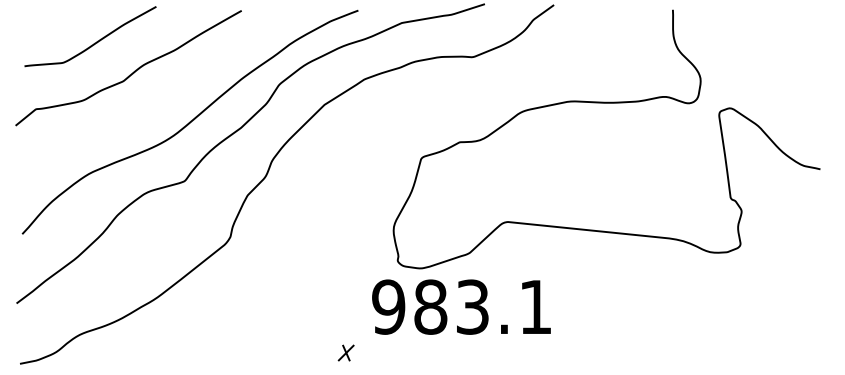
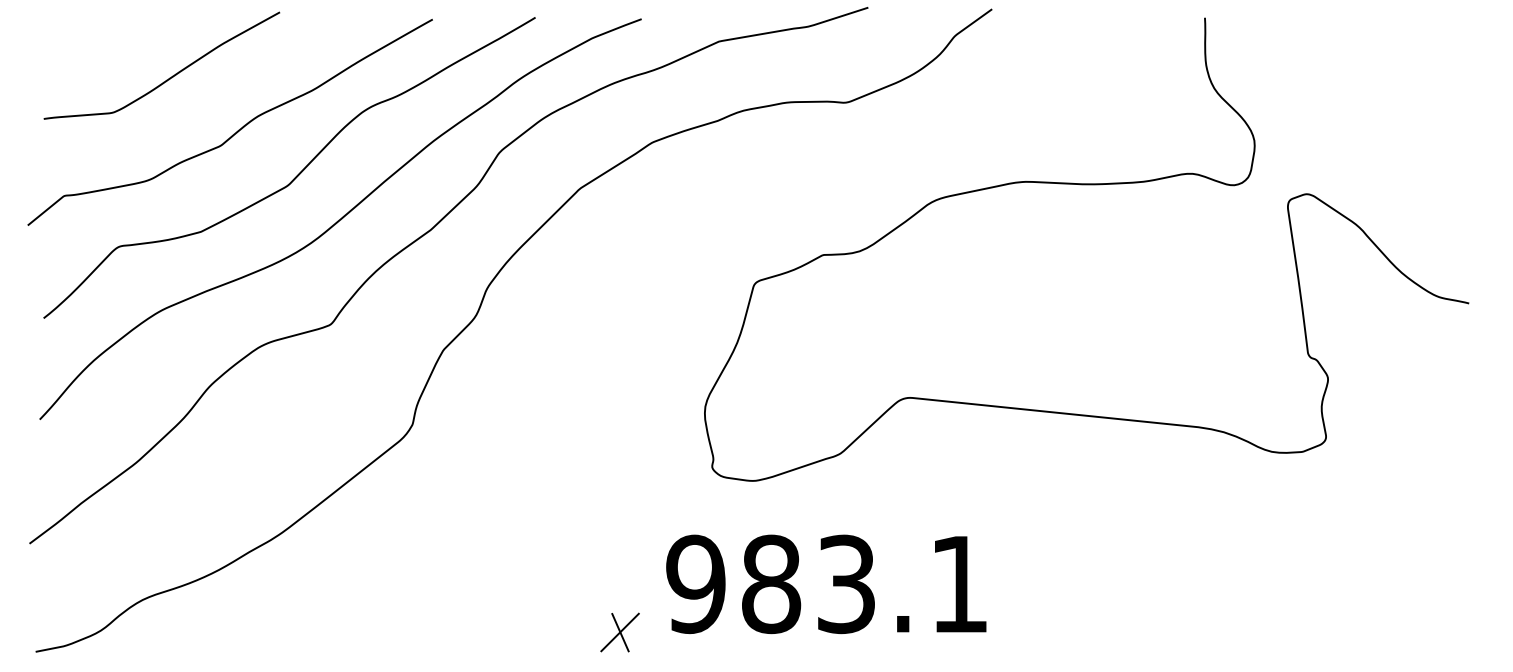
curve: (165, 97) -> (296, 174), added
text: (461, 306) -> (826, 583), moved
part: (345, 352) -> (618, 631), size x1.43

